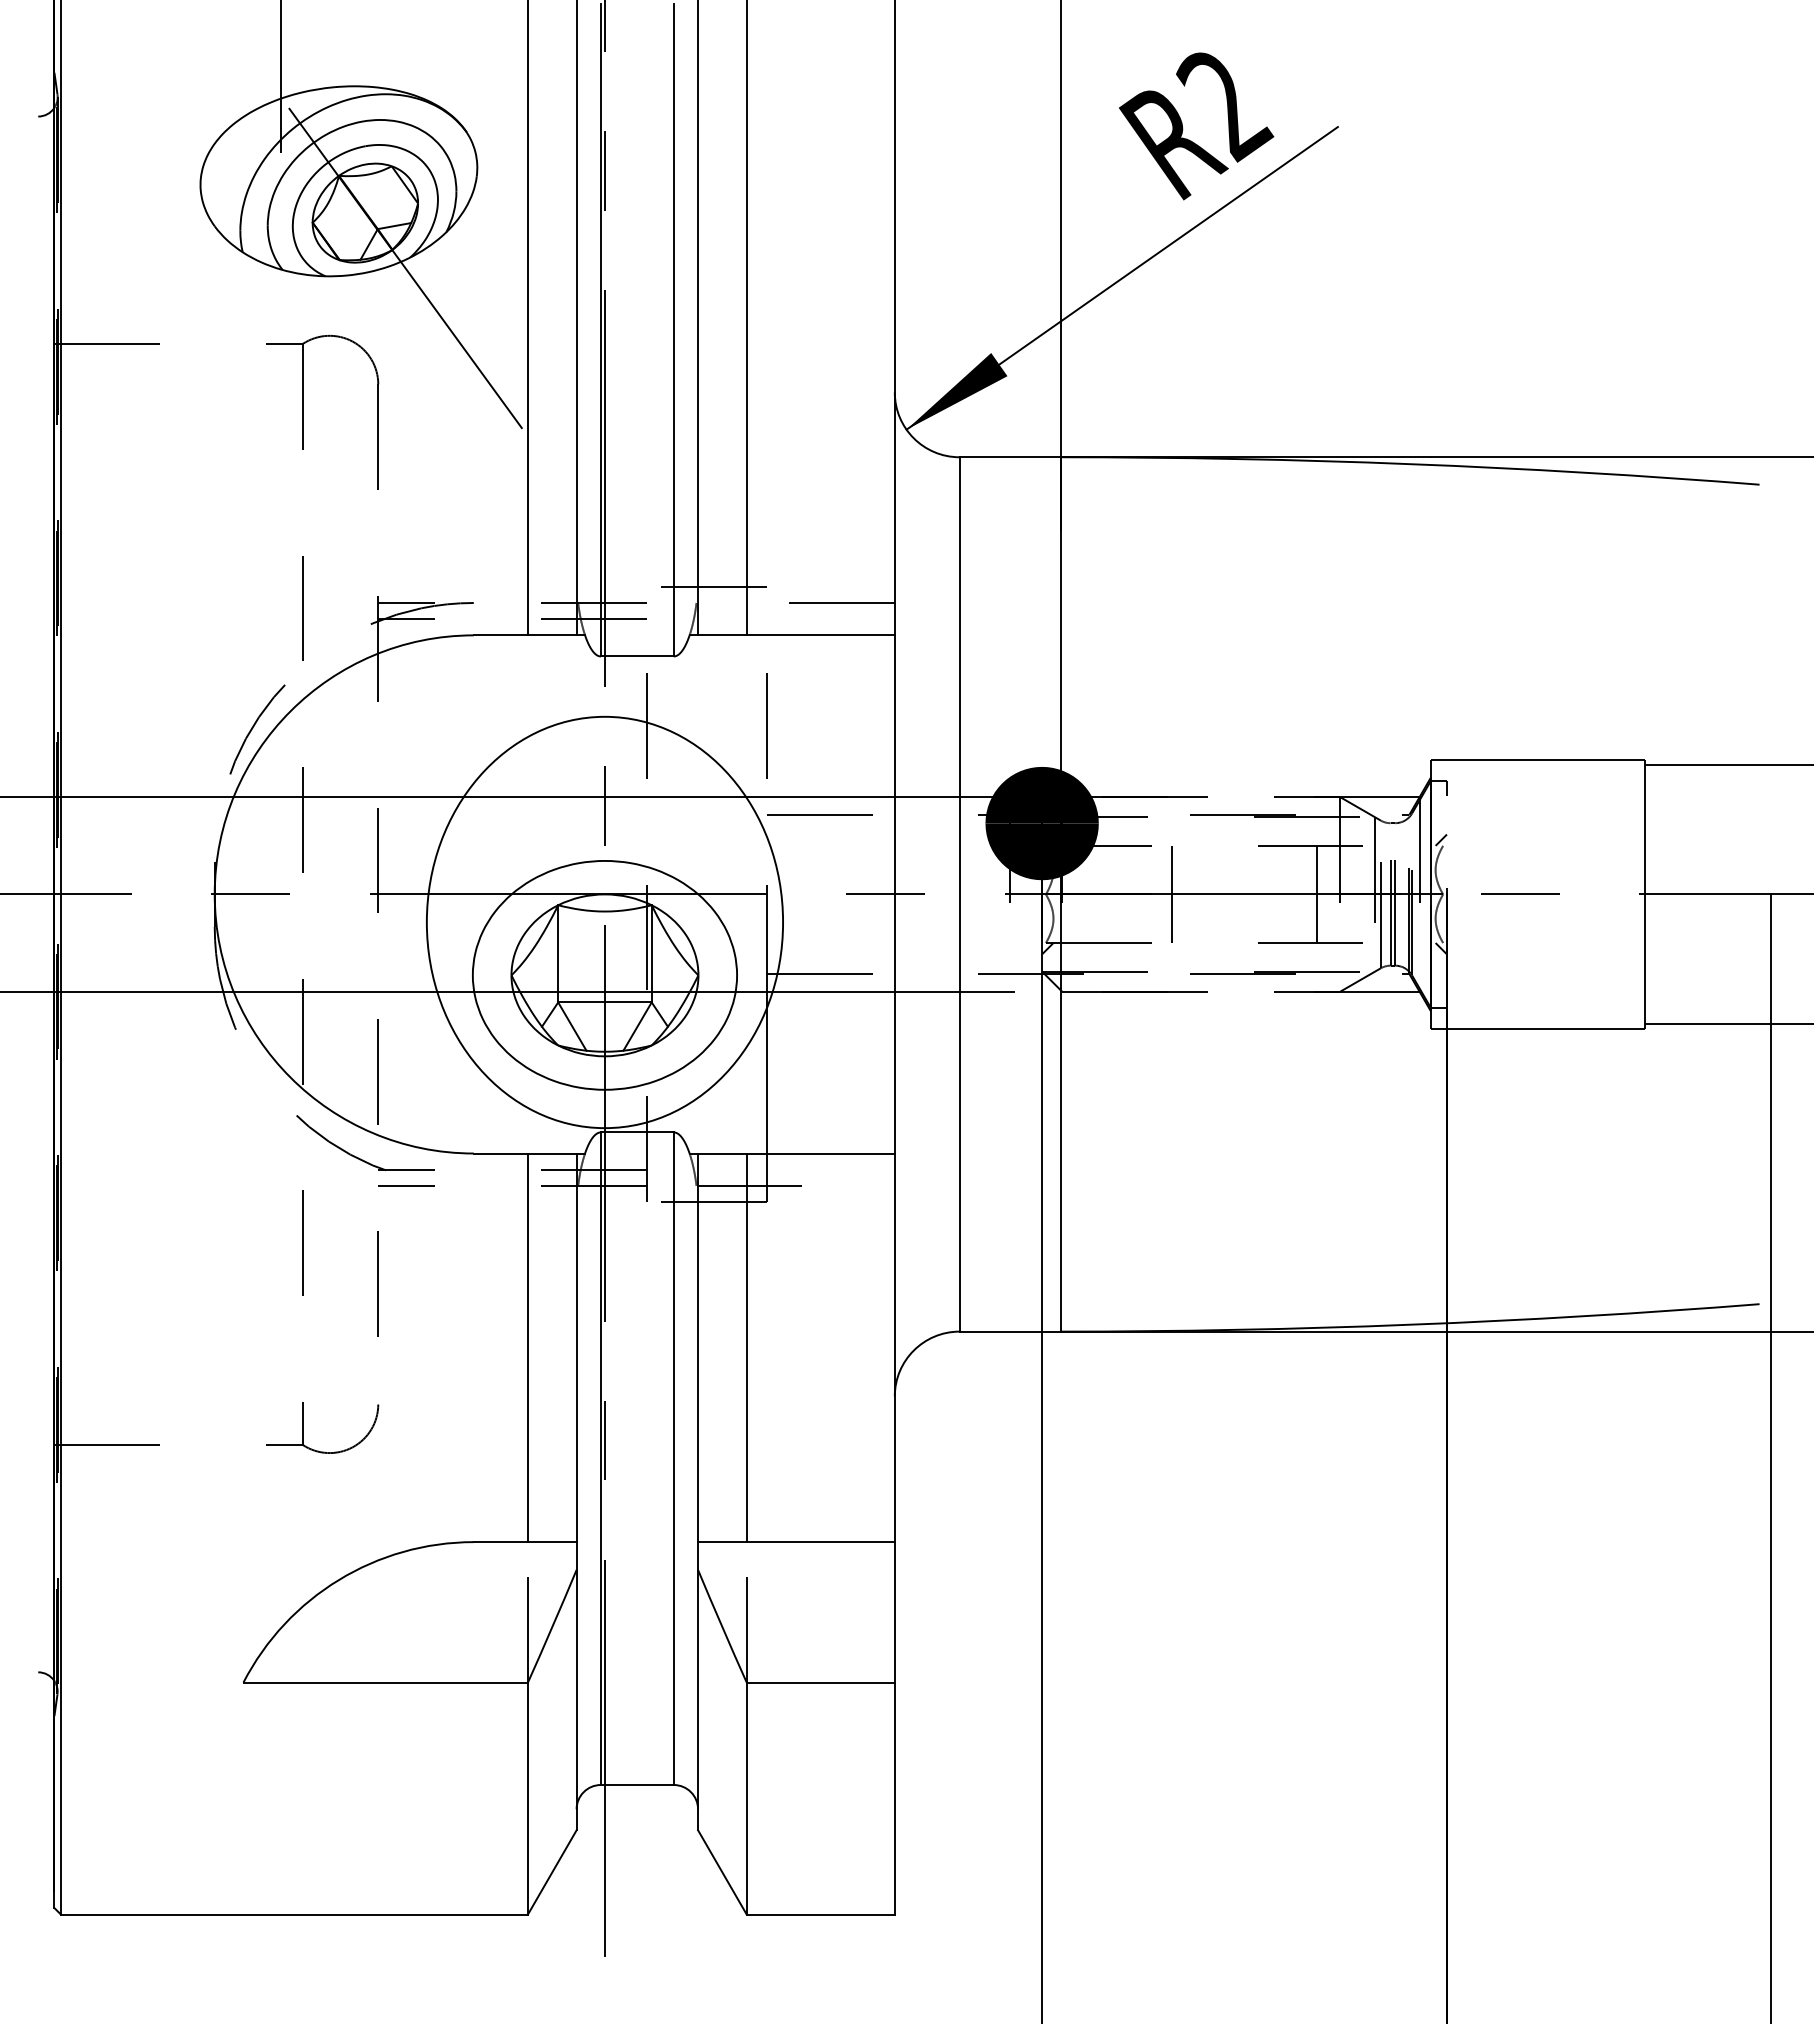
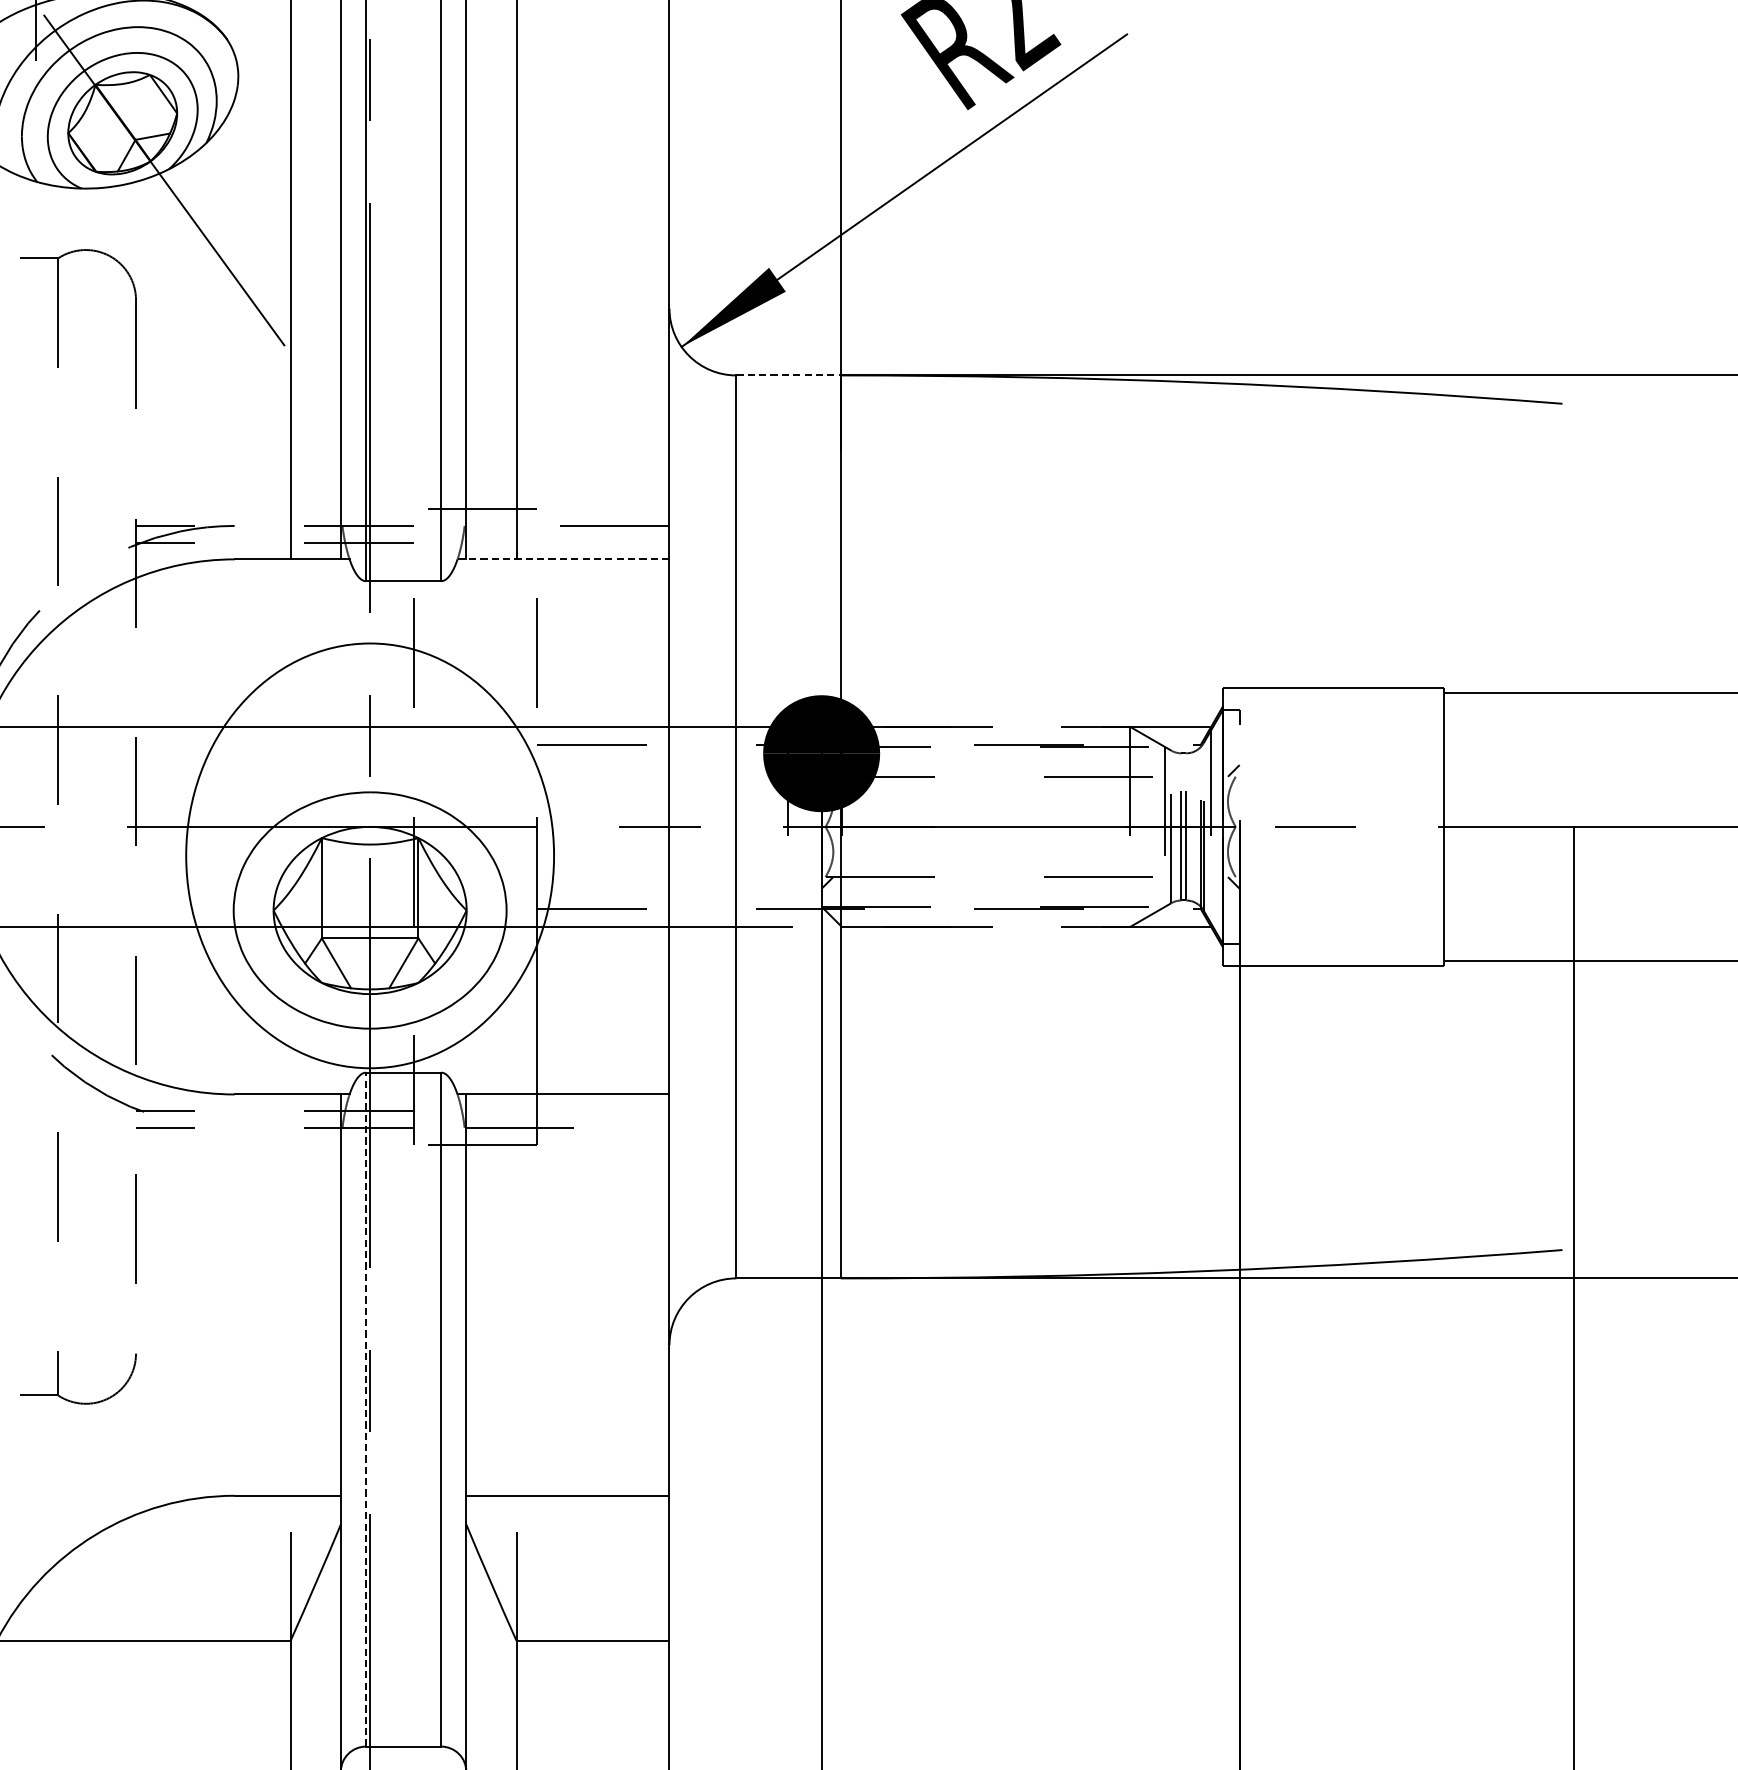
line: (1010, 457) -> (788, 375), solid -> dashed
line: (792, 635) -> (563, 559), solid -> dashed
line: (1171, 894) -> (955, 826), removed
line: (1317, 894) -> (1105, 826), removed
line: (527, 1347) -> (290, 1294), removed
line: (746, 1347) -> (516, 1294), removed
line: (600, 1458) -> (365, 1409), solid -> dashed

